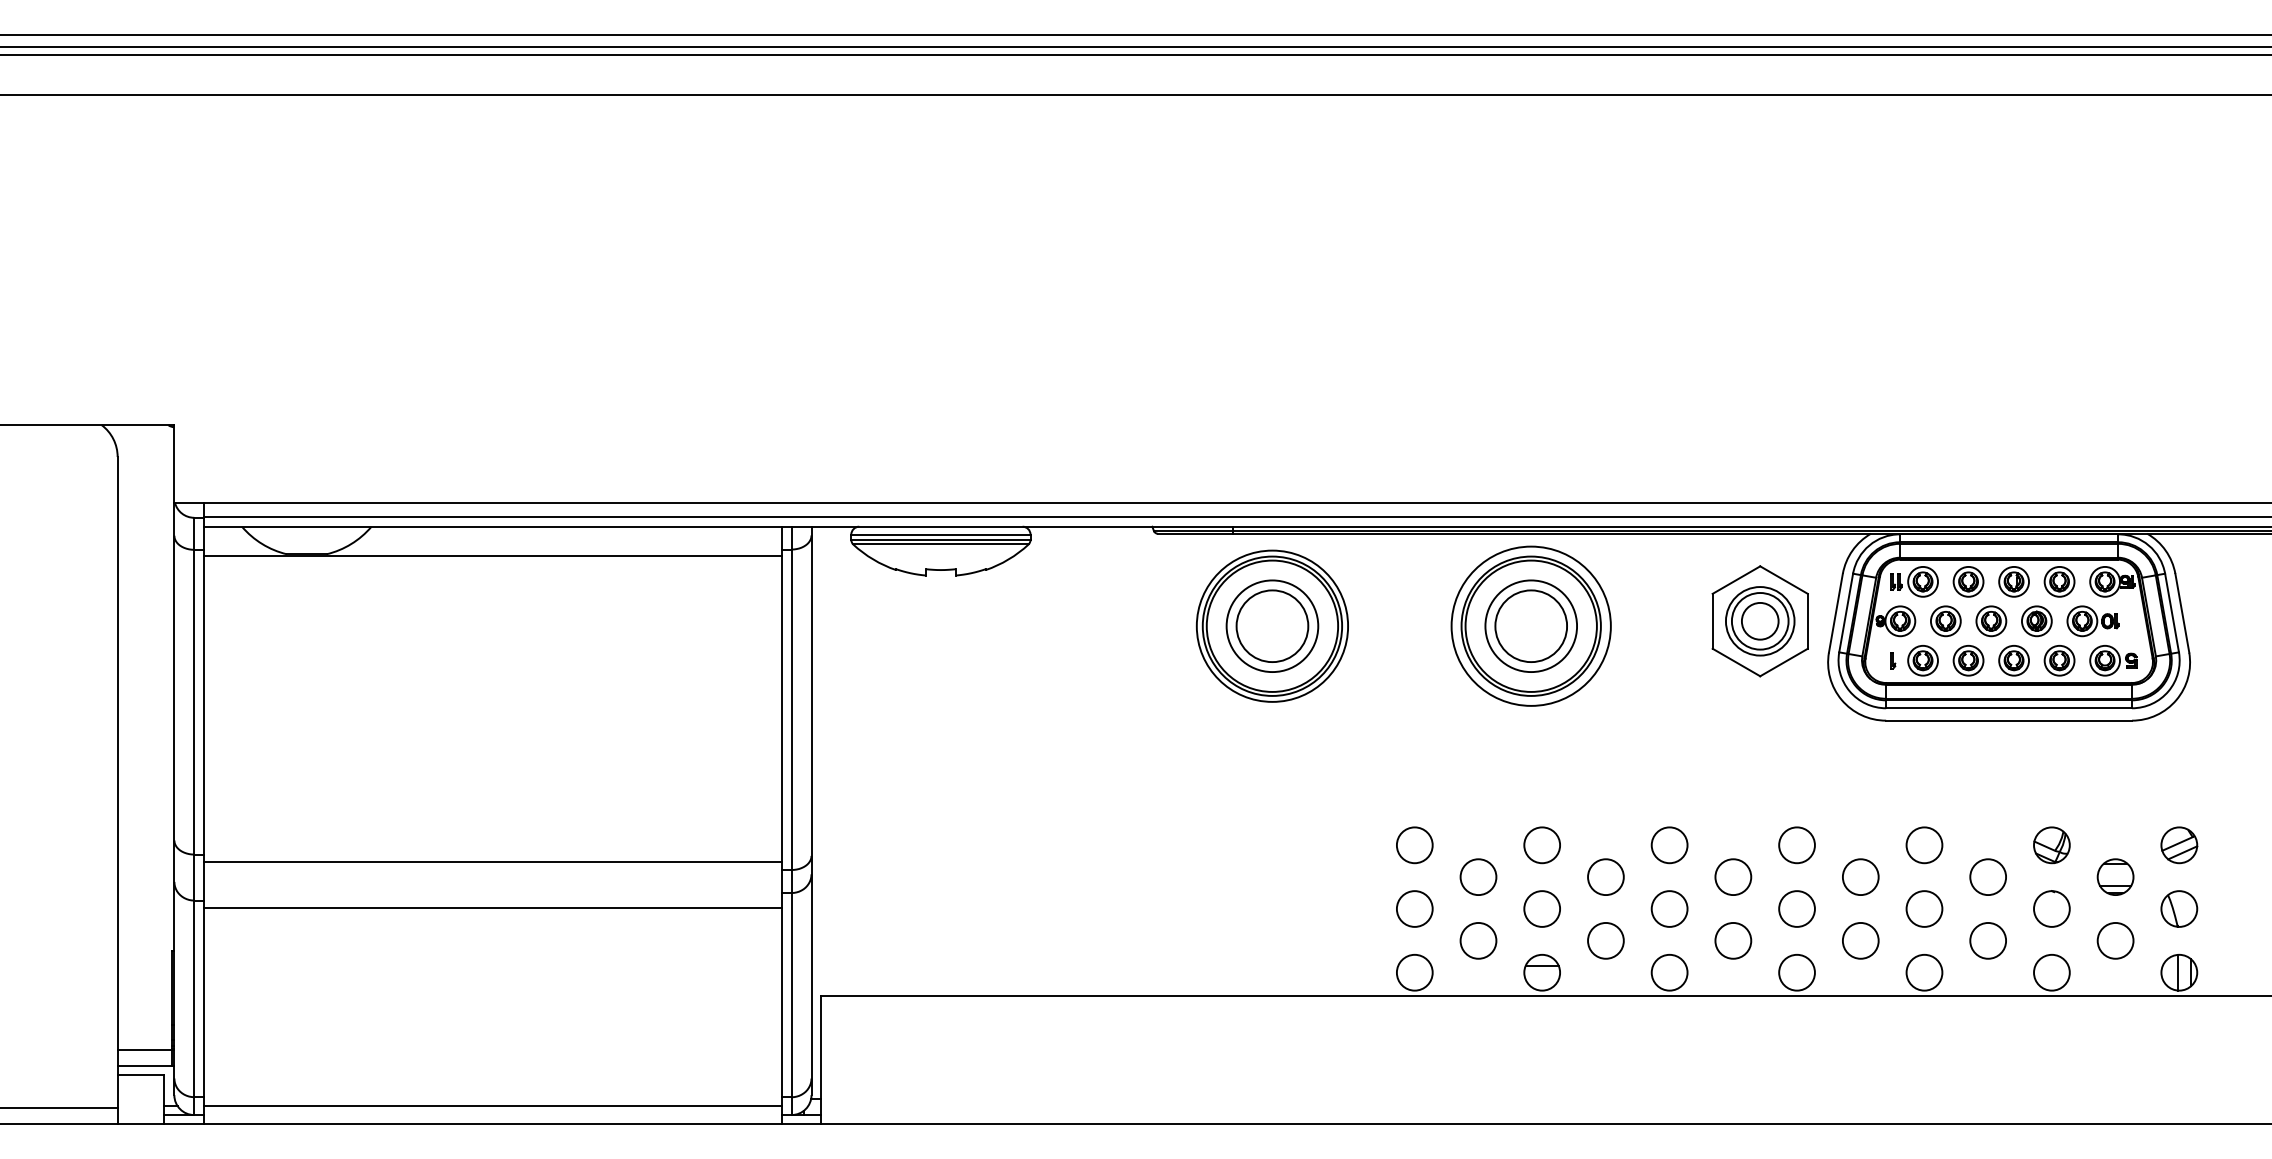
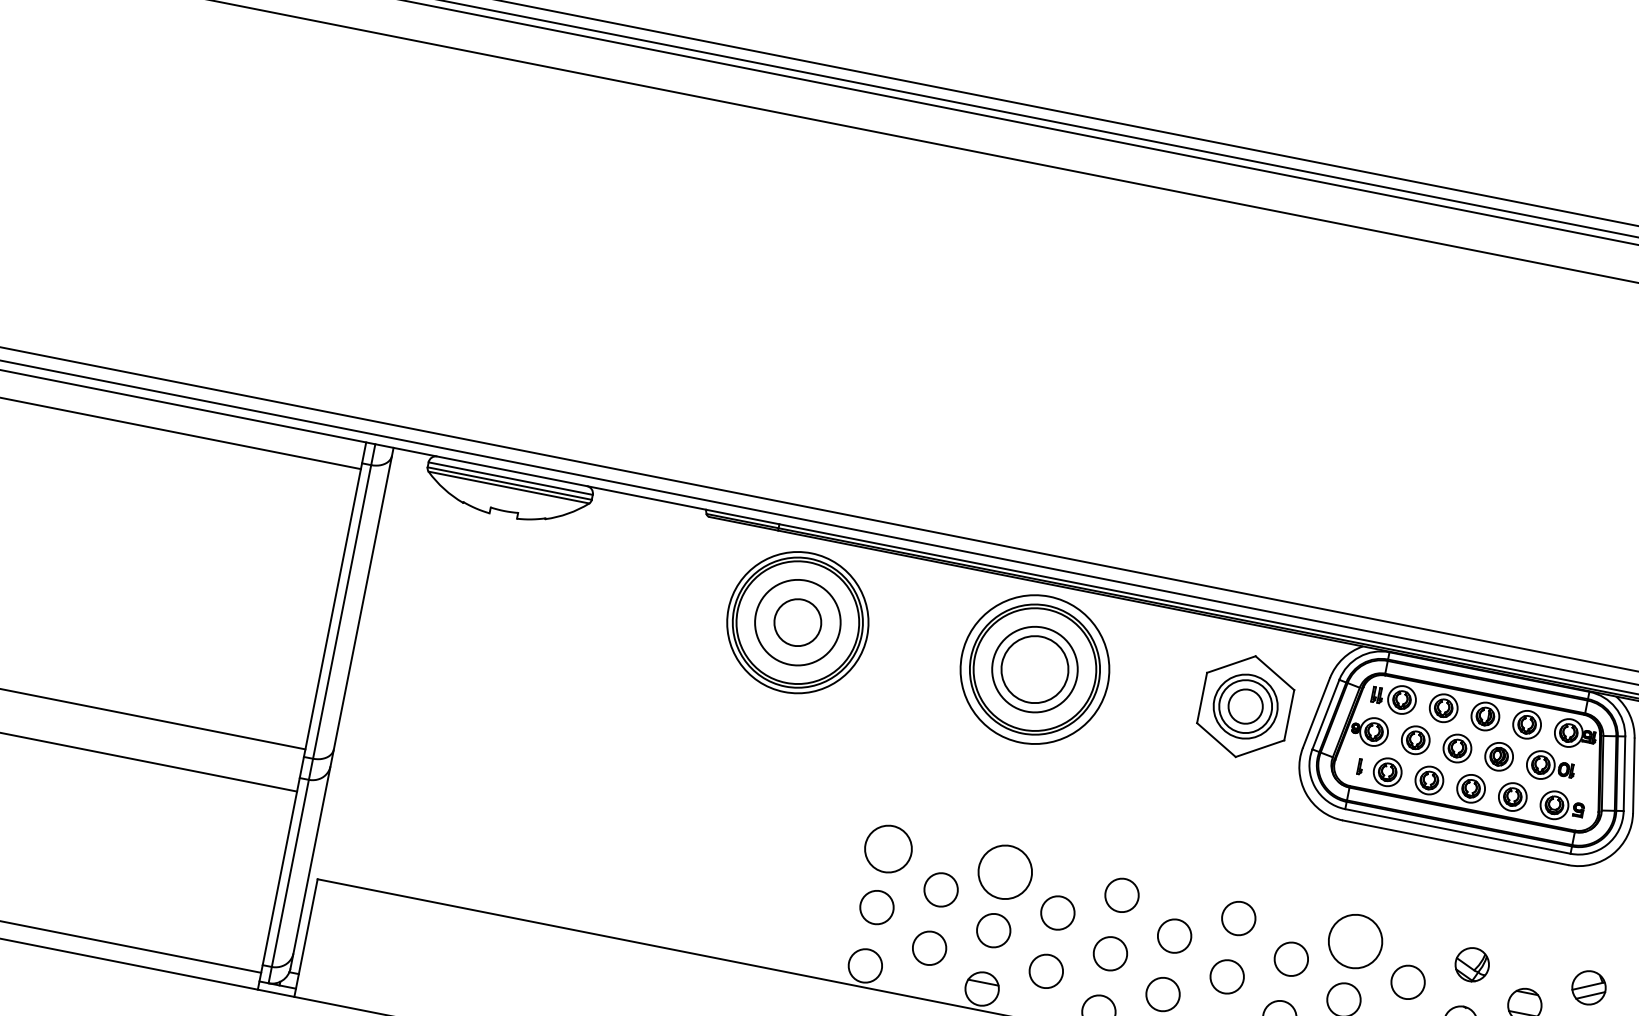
circle: (1272, 626) -> (797, 622), size x0.7
circle: (1414, 845) -> (888, 849), size x1.4
circle: (1542, 845) -> (1005, 872), size x1.6
circle: (1924, 845) -> (1355, 941), size x1.6

